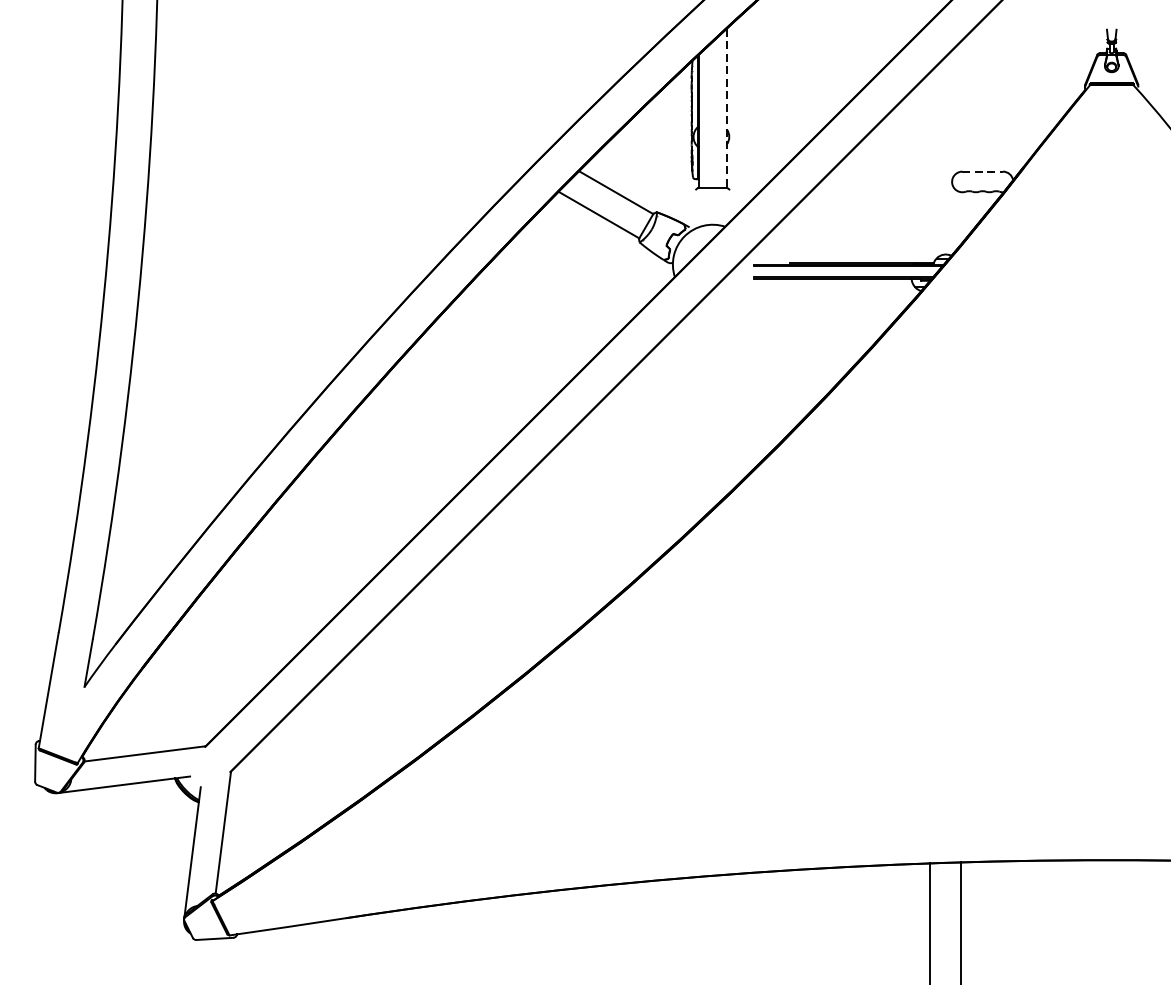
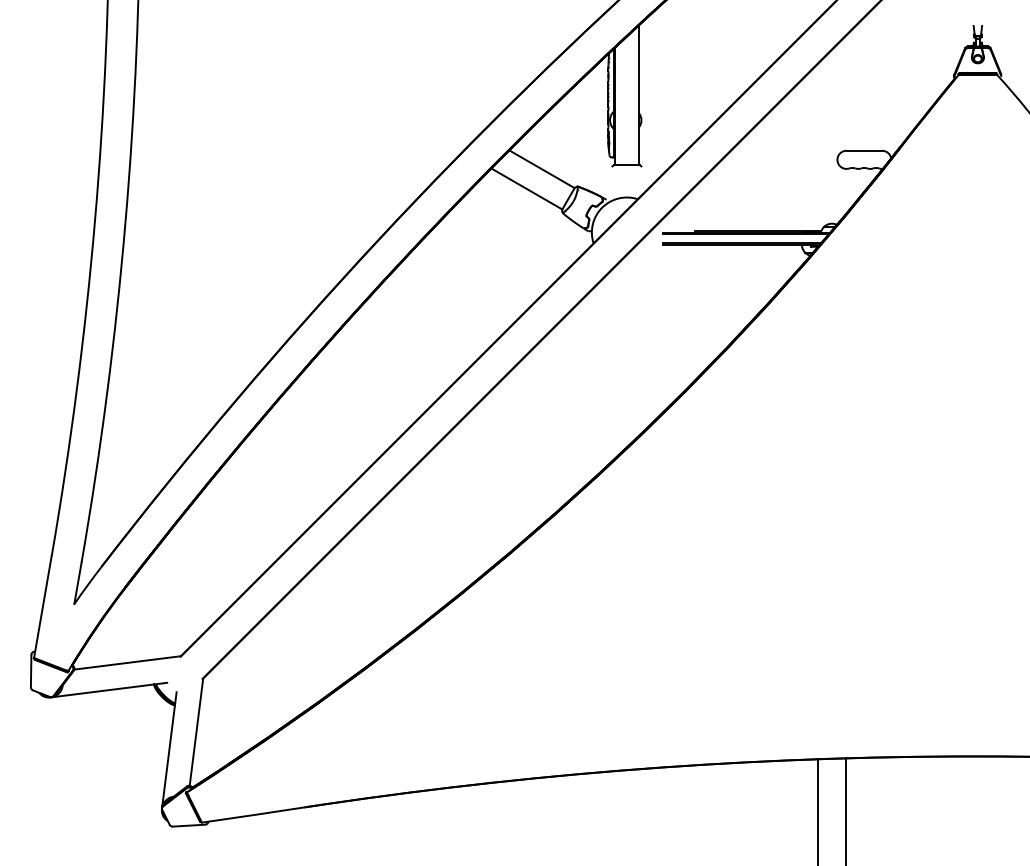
line: (727, 108) -> (639, 95), dashed -> solid
line: (982, 171) -> (864, 150), dashed -> solid

